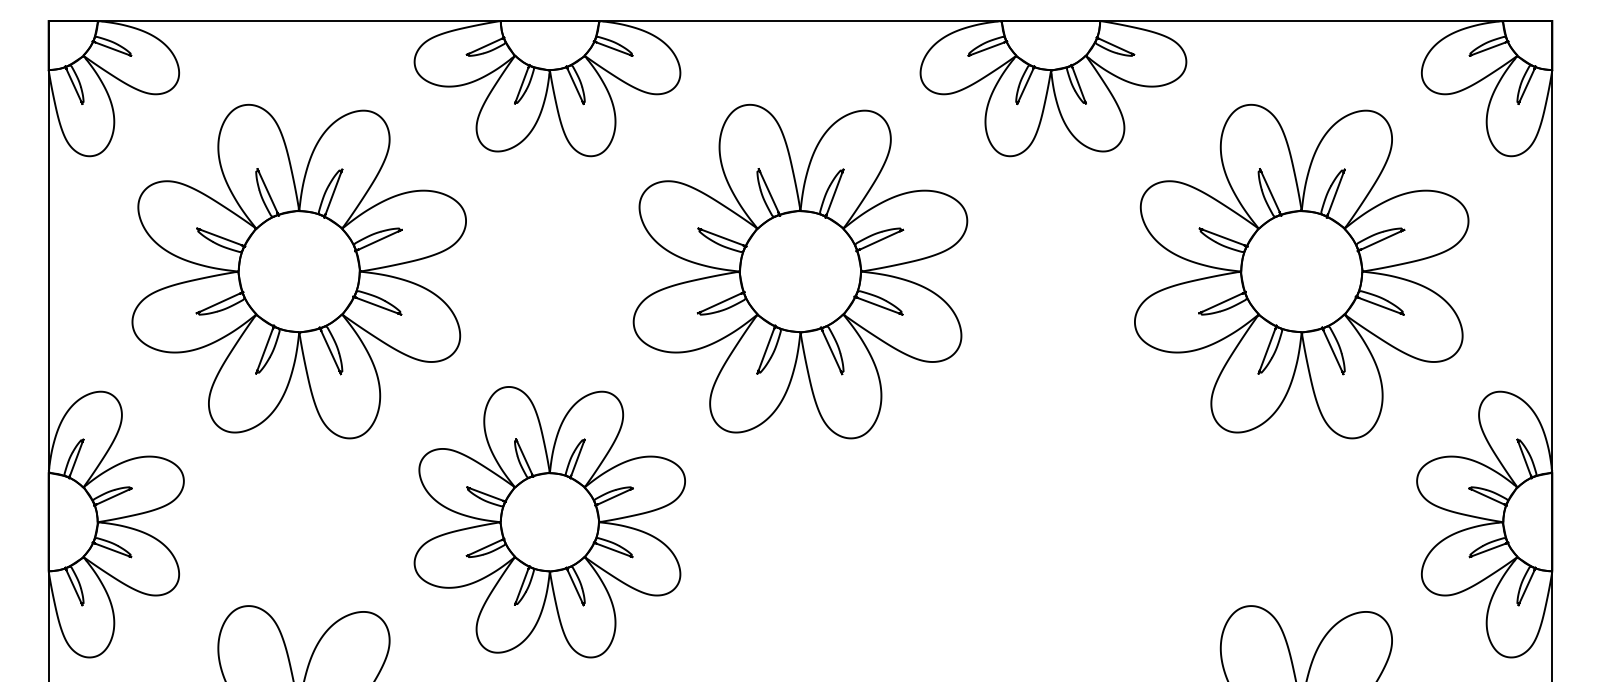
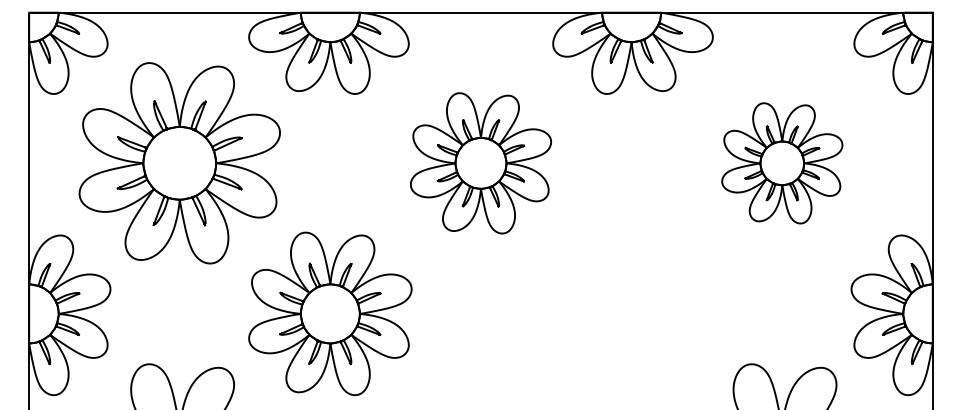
part: (799, 271) -> (480, 163), size x0.7
part: (1302, 271) -> (782, 163), size x0.6

